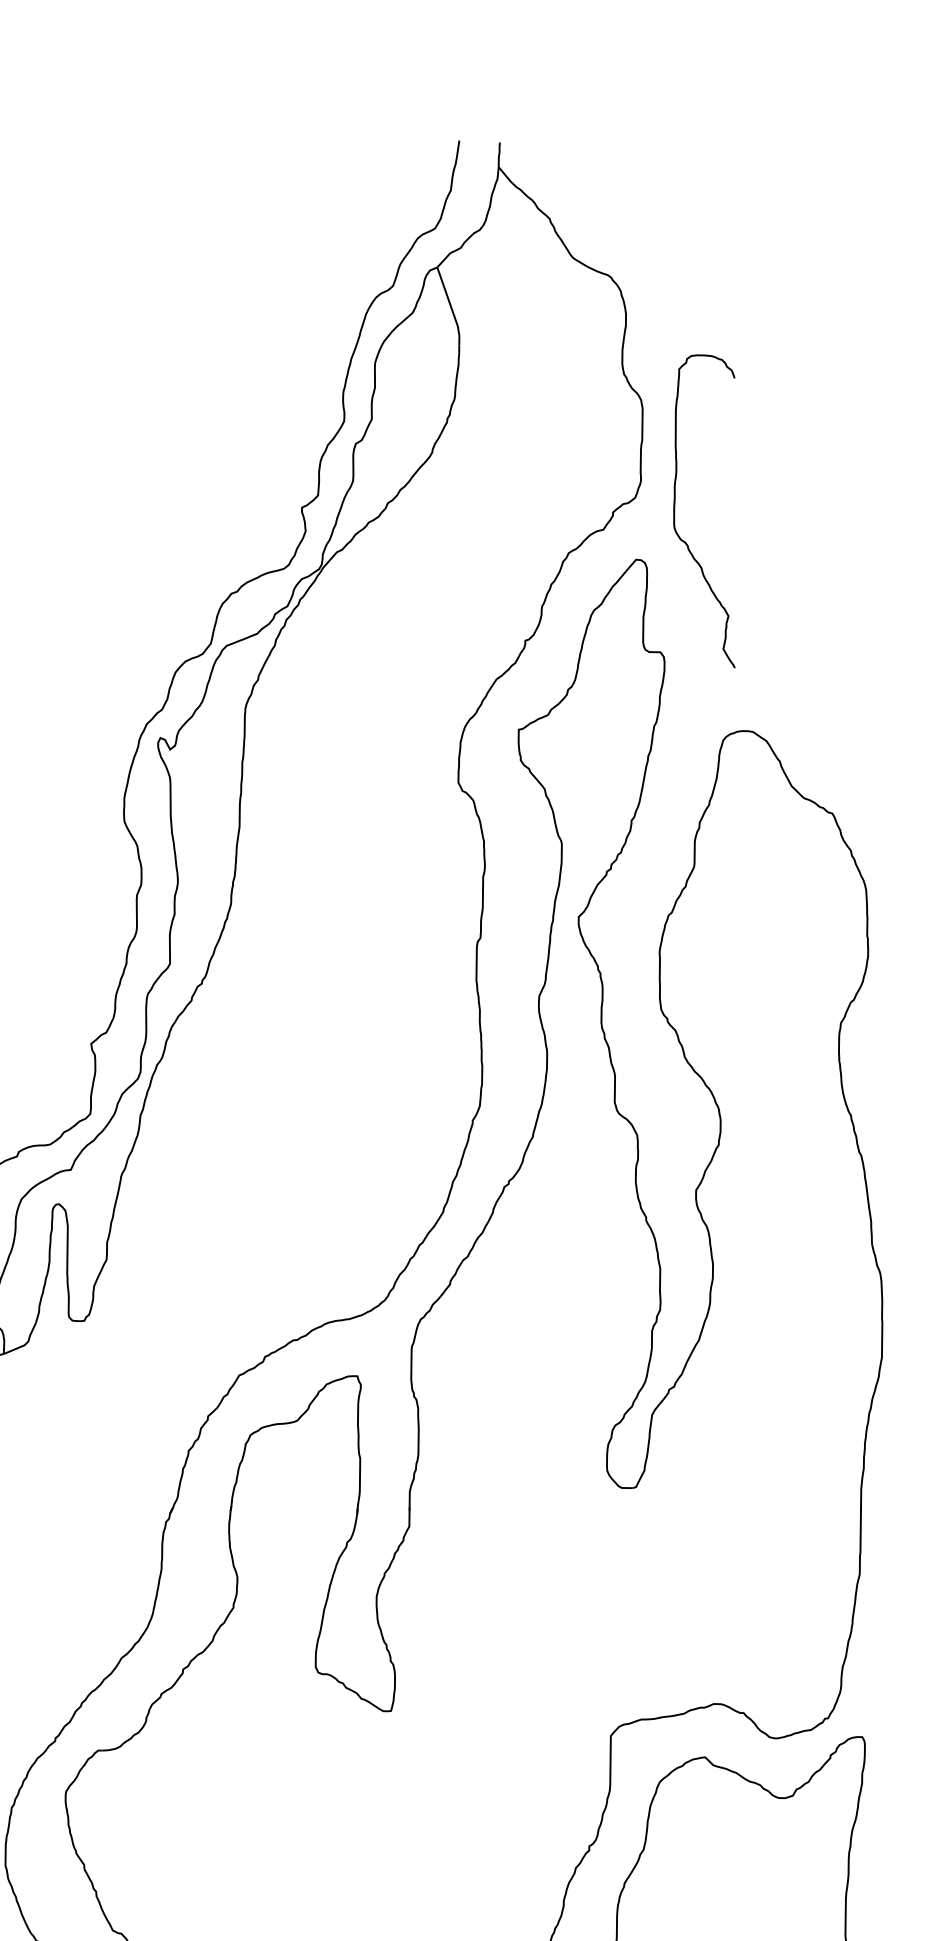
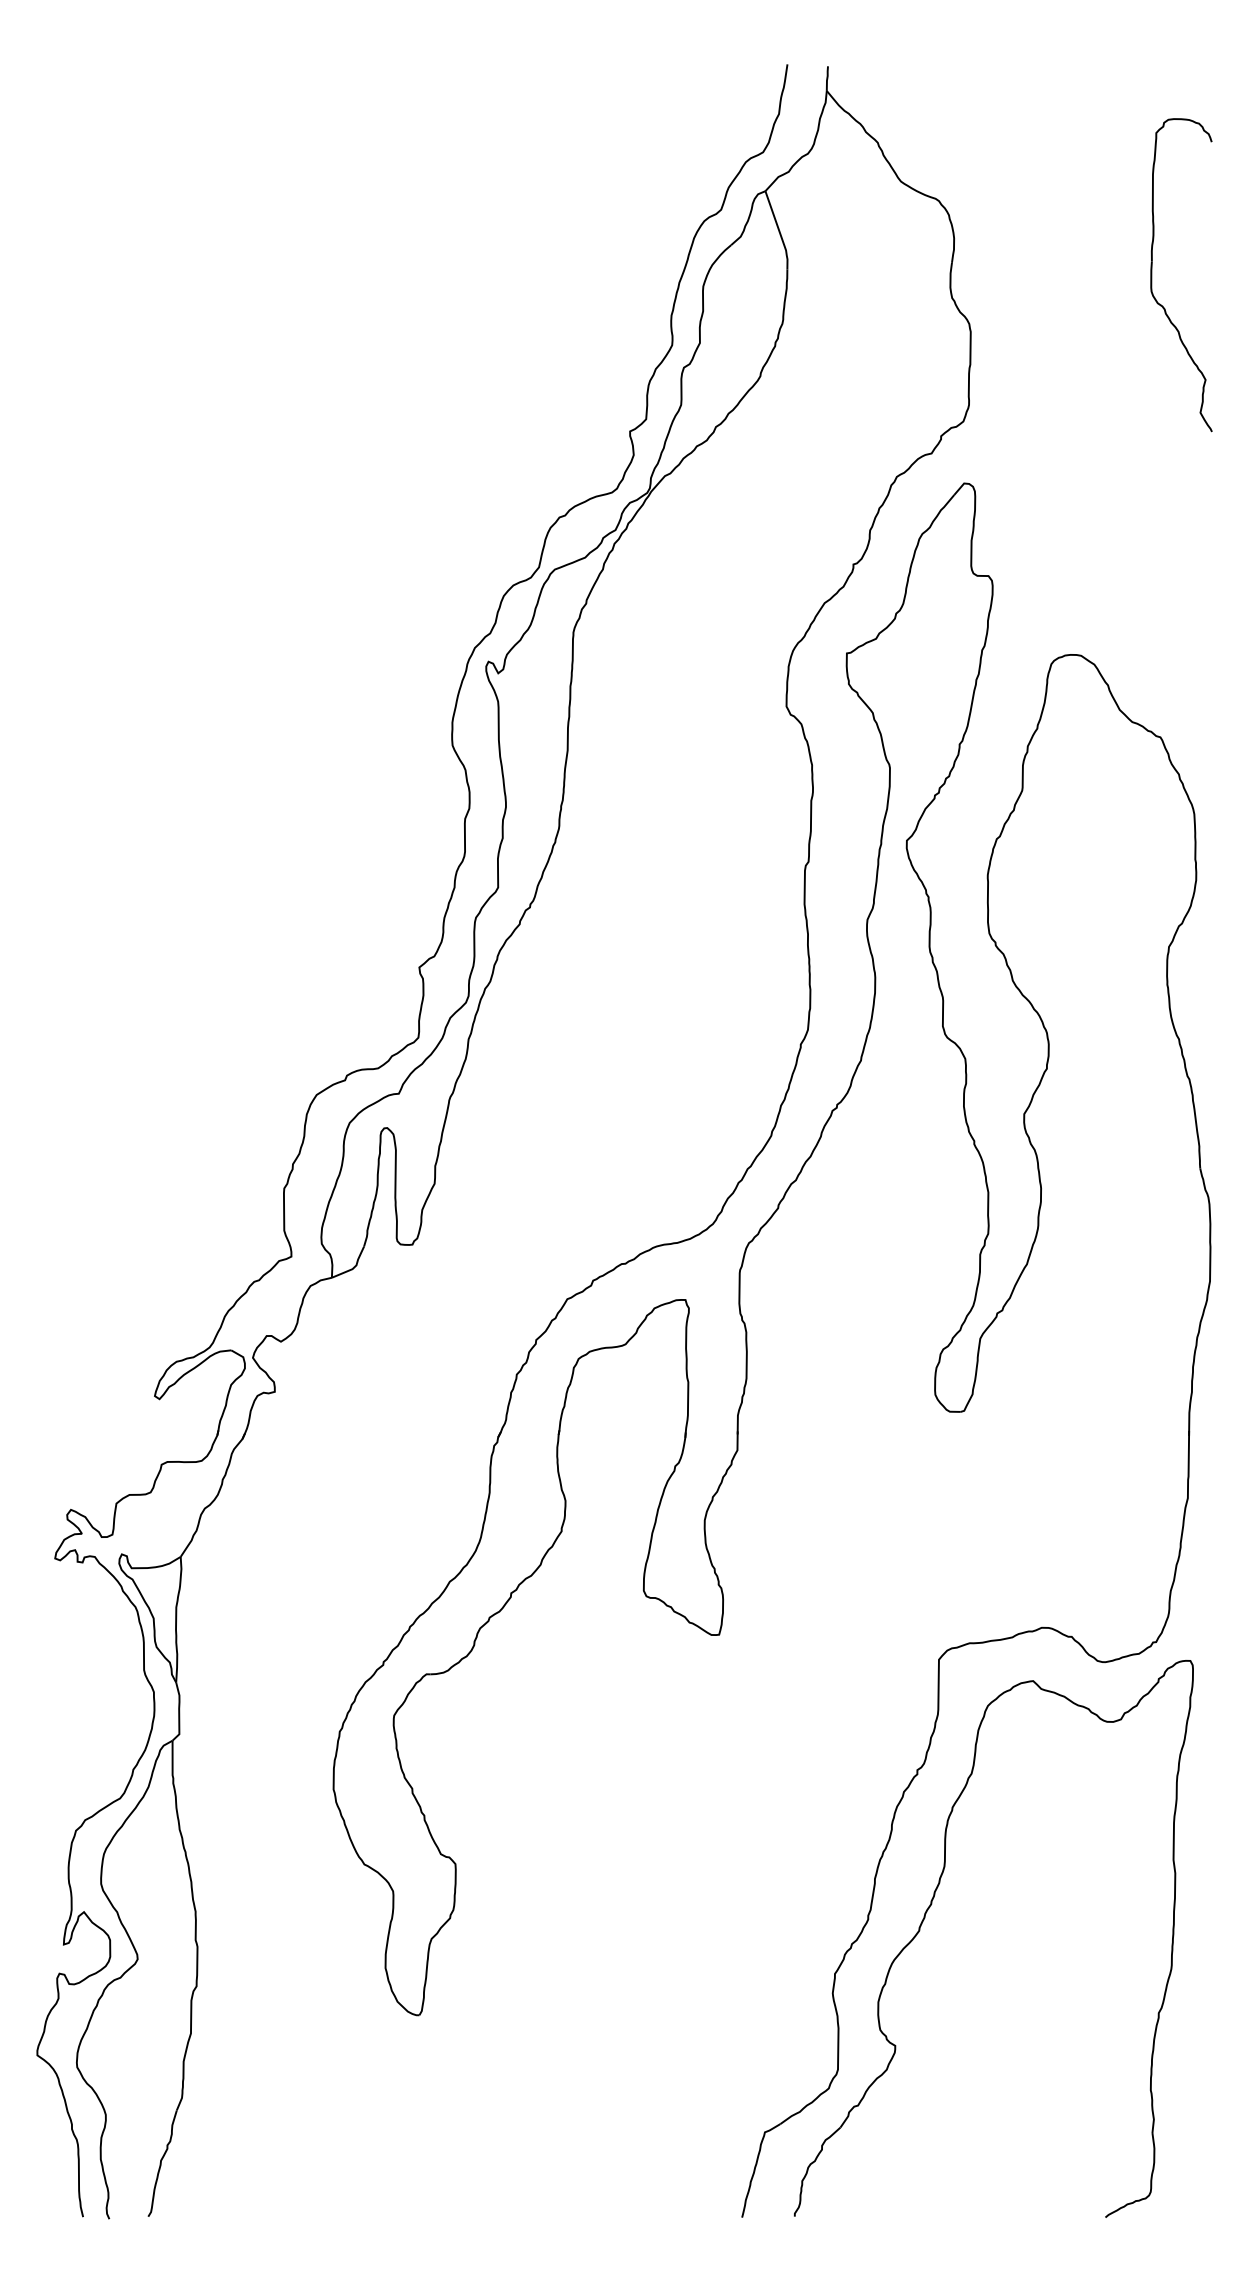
part: (675, 511) -> (1152, 275), moved

